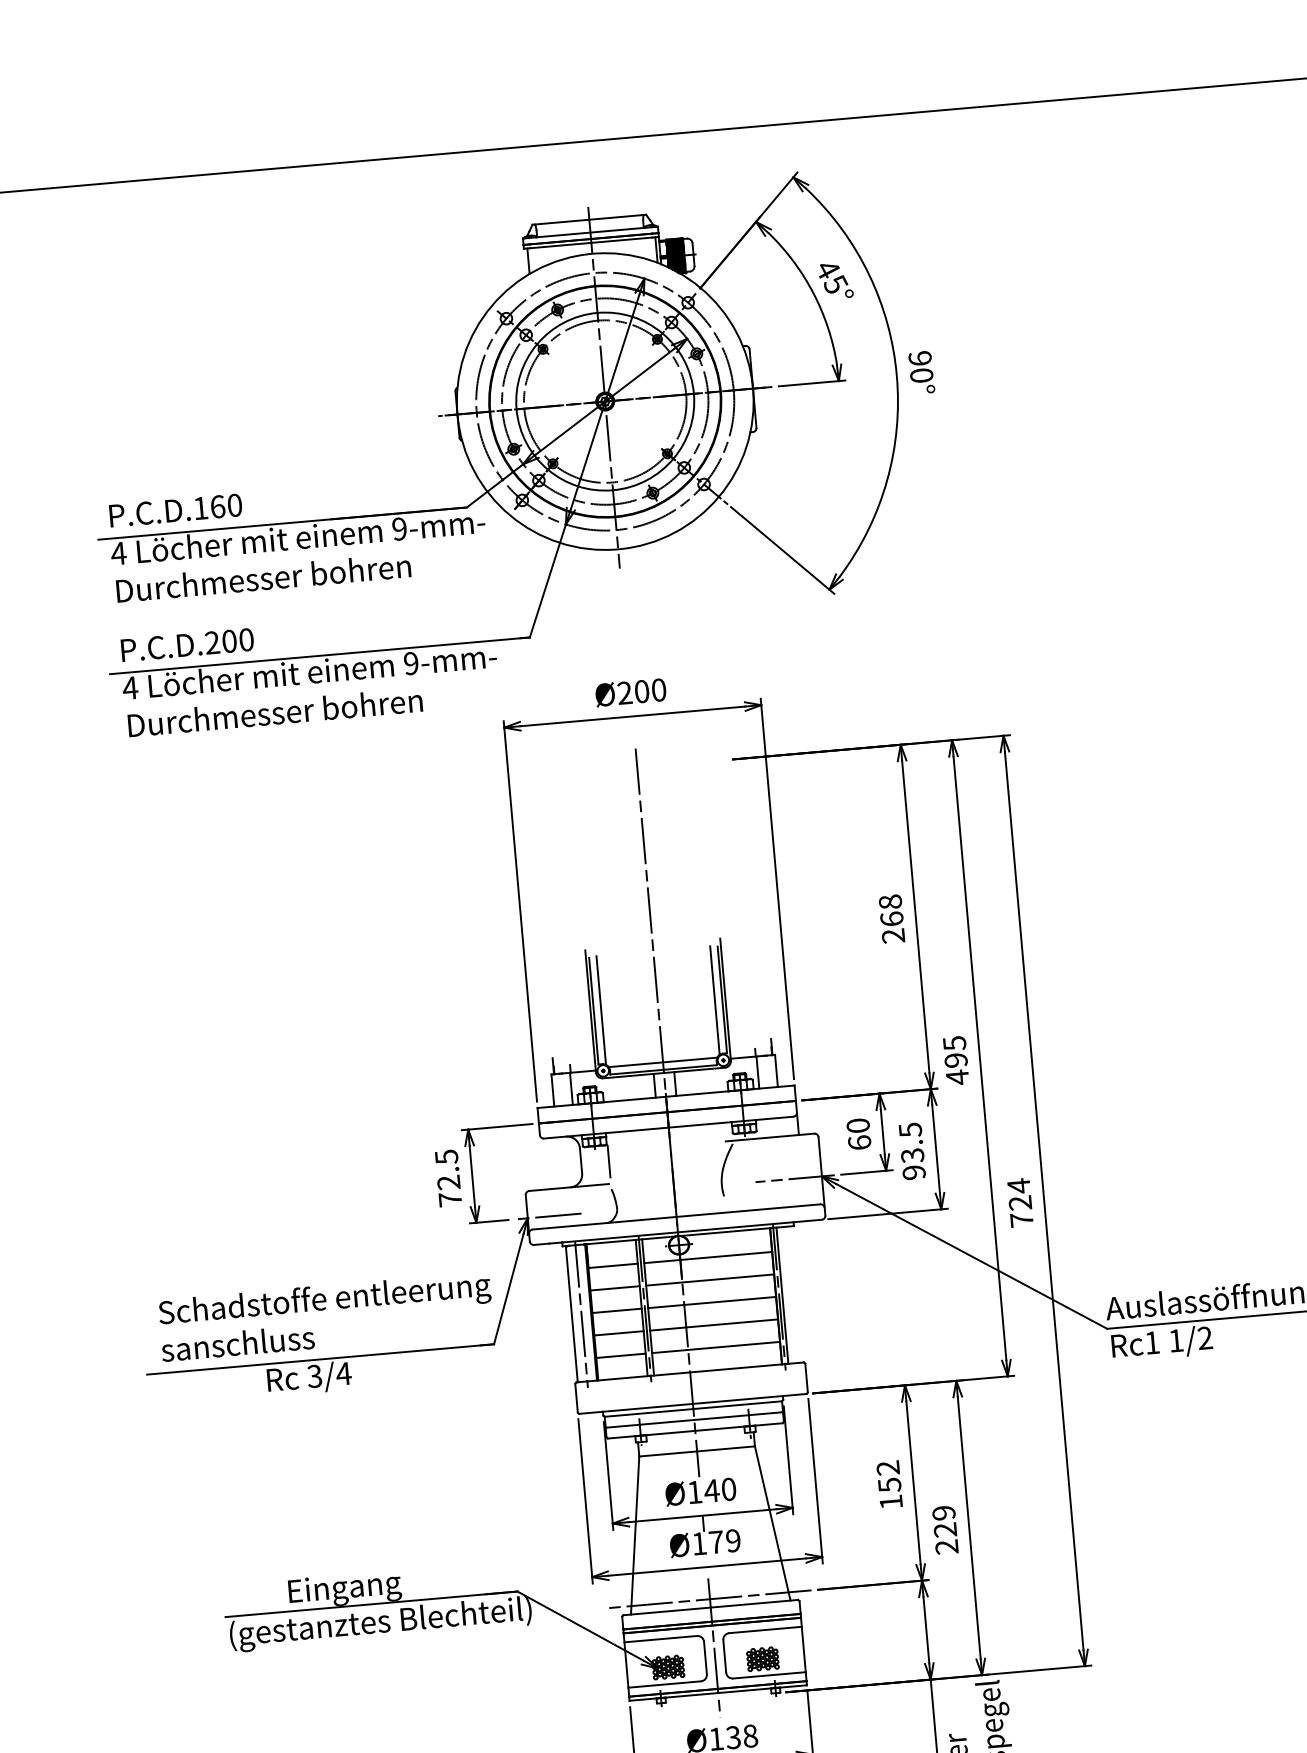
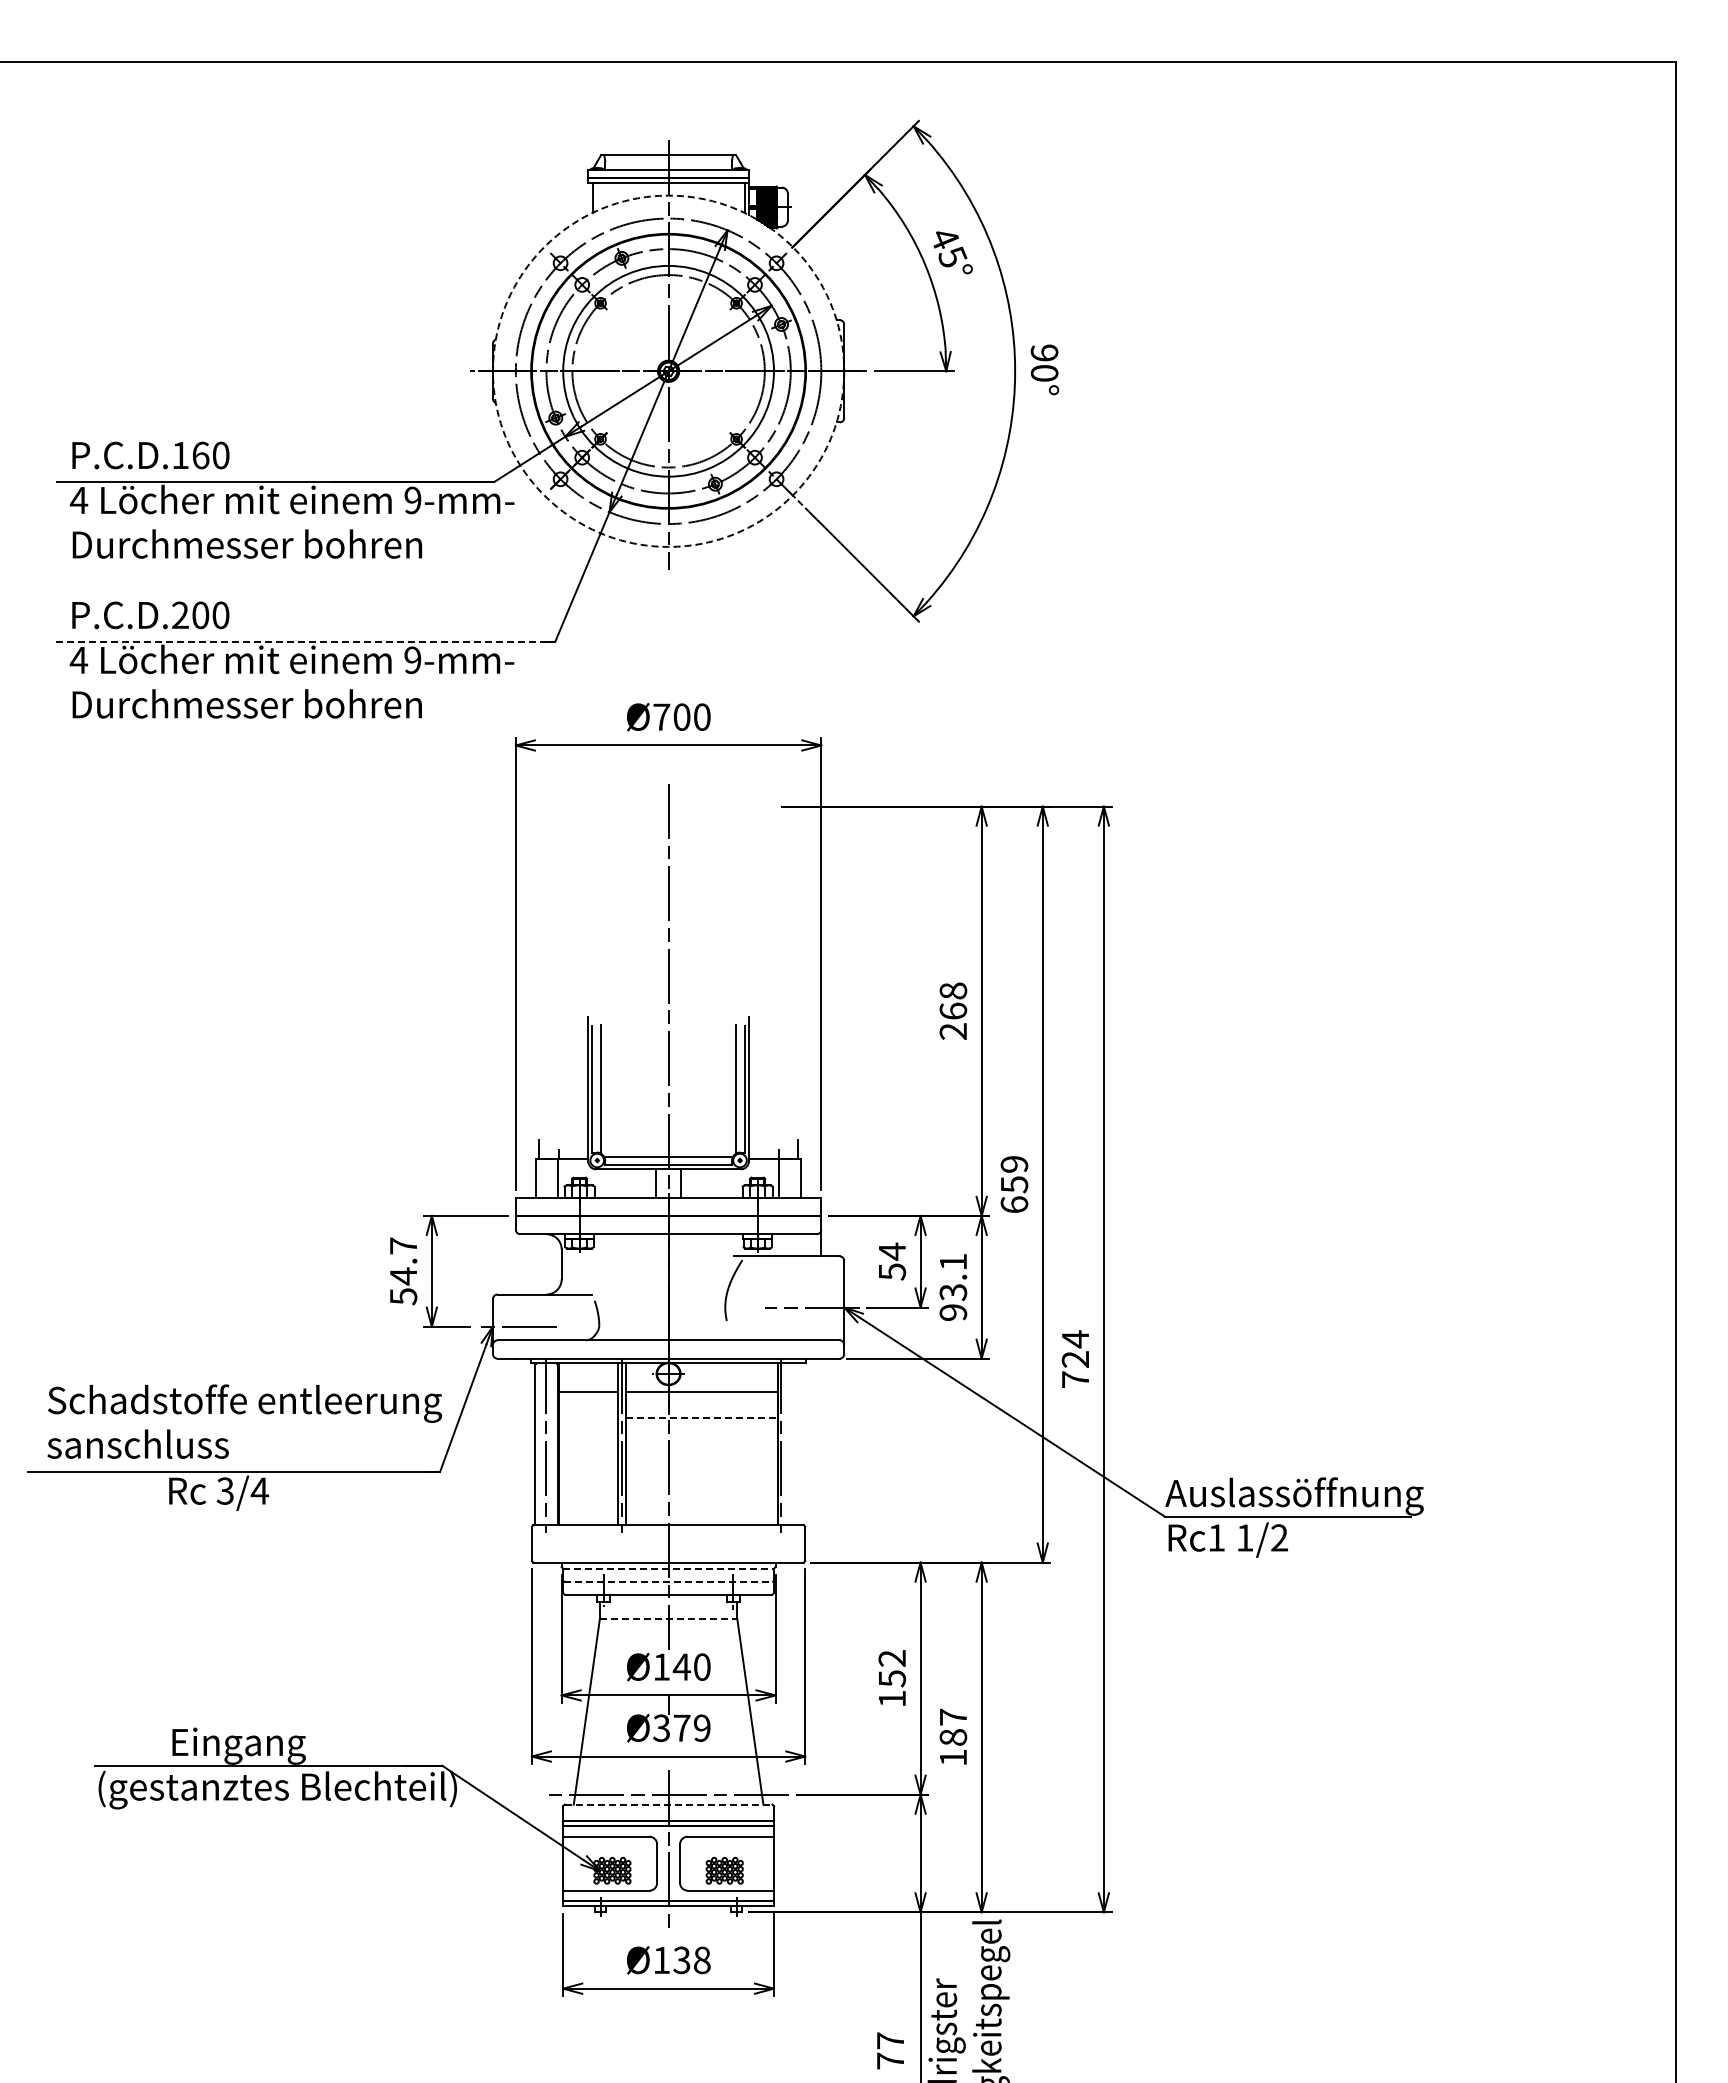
circle: (605, 400) -> (668, 370), solid -> dashed
line: (320, 655) -> (306, 641), solid -> dashed
text: (624, 692) -> (661, 716), Ø200 -> Ø700
text: (956, 1061) -> (1014, 1185), 495 -> 659
text: (910, 1129) -> (953, 1261), 93.5 -> 93.1
text: (859, 1134) -> (892, 1261), 60 -> 54
line: (608, 1161) -> (594, 1267), removed
text: (448, 1178) -> (403, 1271), 72.5 -> 54.7
line: (710, 1280) -> (702, 1418), solid -> dashed
line: (614, 1288) -> (588, 1418), removed
line: (782, 1295) -> (785, 1444), removed
line: (711, 1302) -> (701, 1444), removed
line: (616, 1310) -> (588, 1444), removed
line: (713, 1324) -> (701, 1471), removed
line: (618, 1333) -> (588, 1471), removed
line: (715, 1347) -> (701, 1498), removed
line: (620, 1355) -> (588, 1498), removed
line: (694, 1408) -> (669, 1568), solid -> dashed
line: (694, 1419) -> (668, 1581), solid -> dashed
line: (697, 1451) -> (668, 1619), solid -> dashed
text: (945, 1530) -> (953, 1737), 229 -> 187
text: (699, 1543) -> (661, 1727), Ø179 -> Ø379
line: (710, 1607) -> (668, 1804), solid -> dashed

